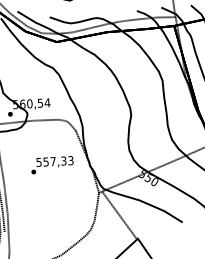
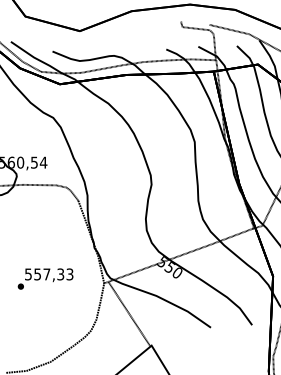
text: (52, 164) -> (45, 278), moved

